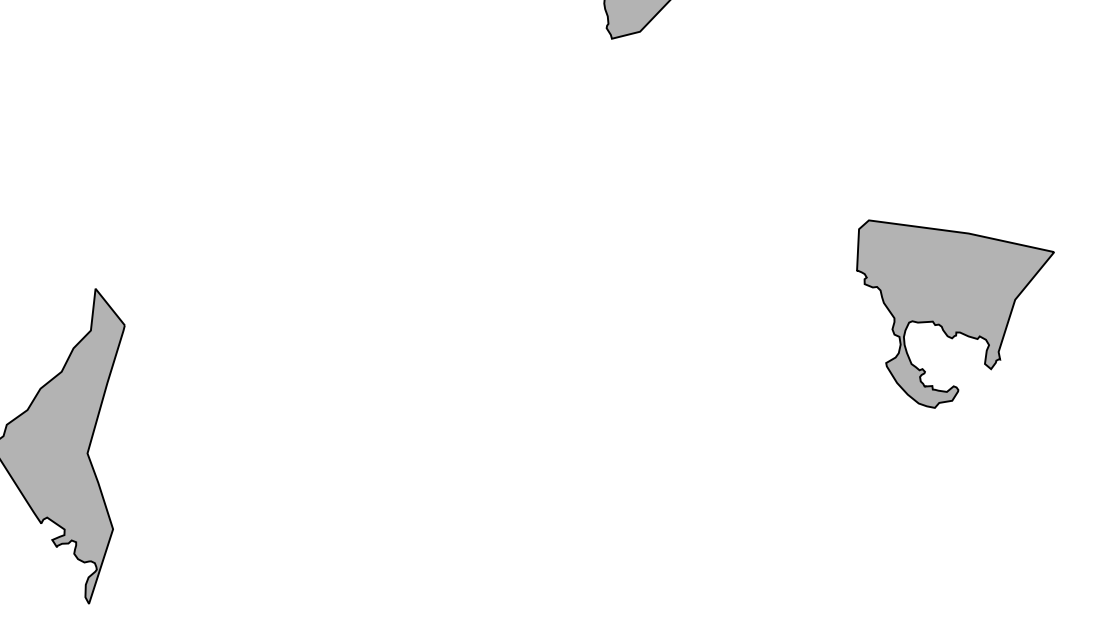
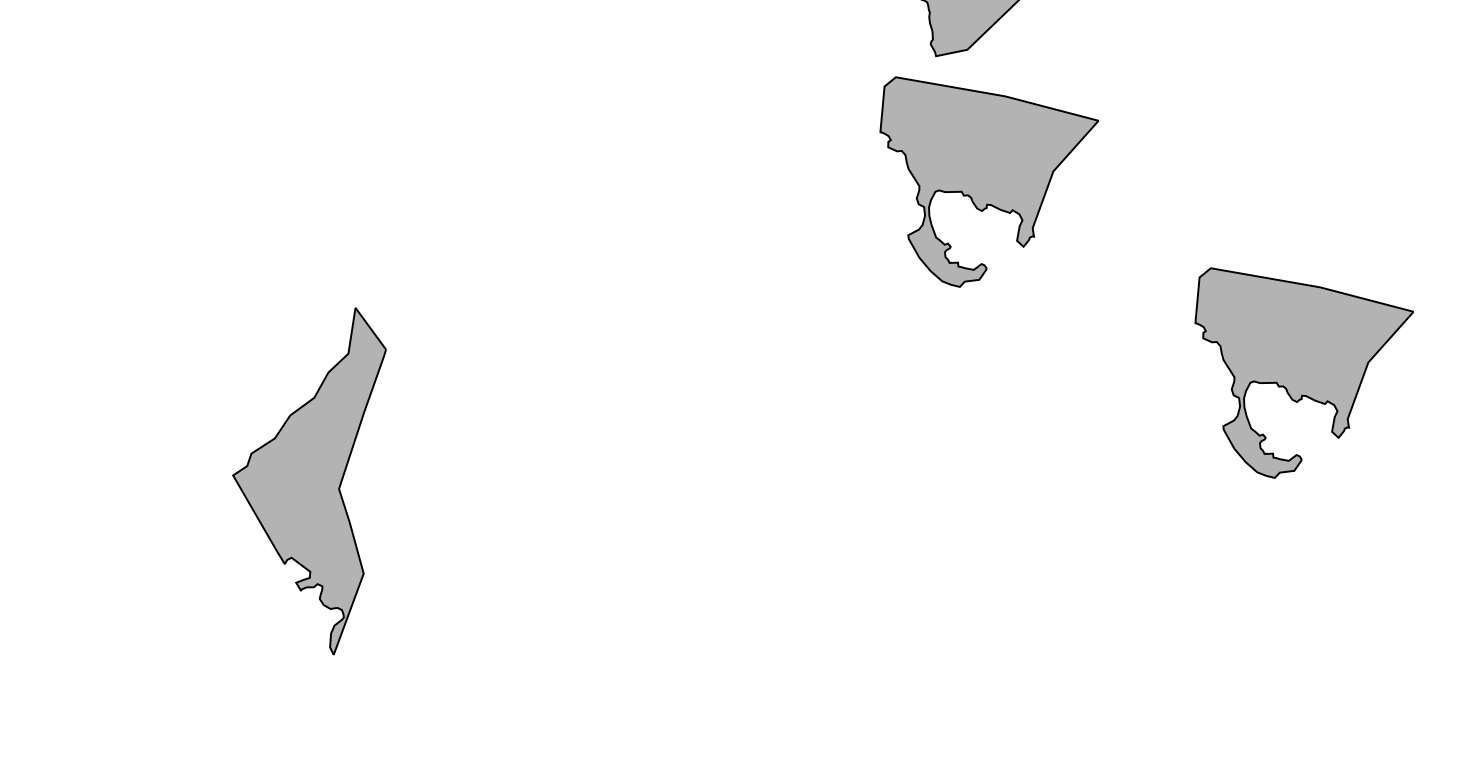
part: (665, 150) -> (989, 181), added

